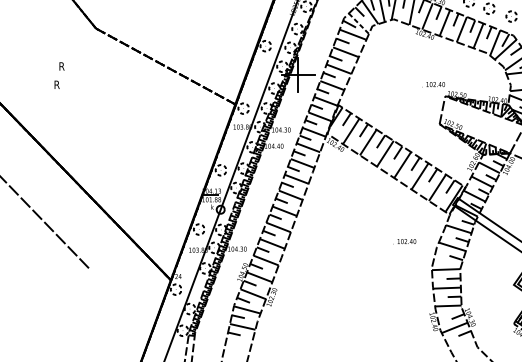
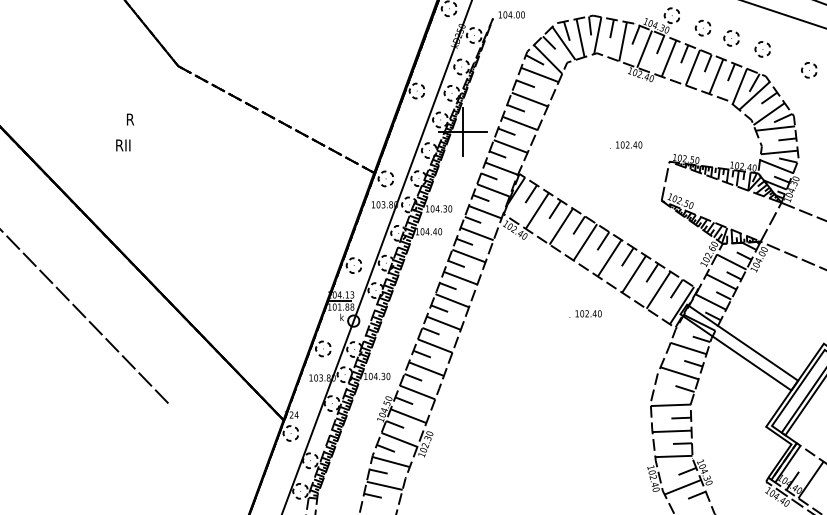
line: (359, 23) -> (548, 59), dashed -> solid
text: (57, 84) -> (123, 145), R -> RII
text: (433, 84) -> (626, 144), moved
text: (404, 241) -> (585, 313), moved

